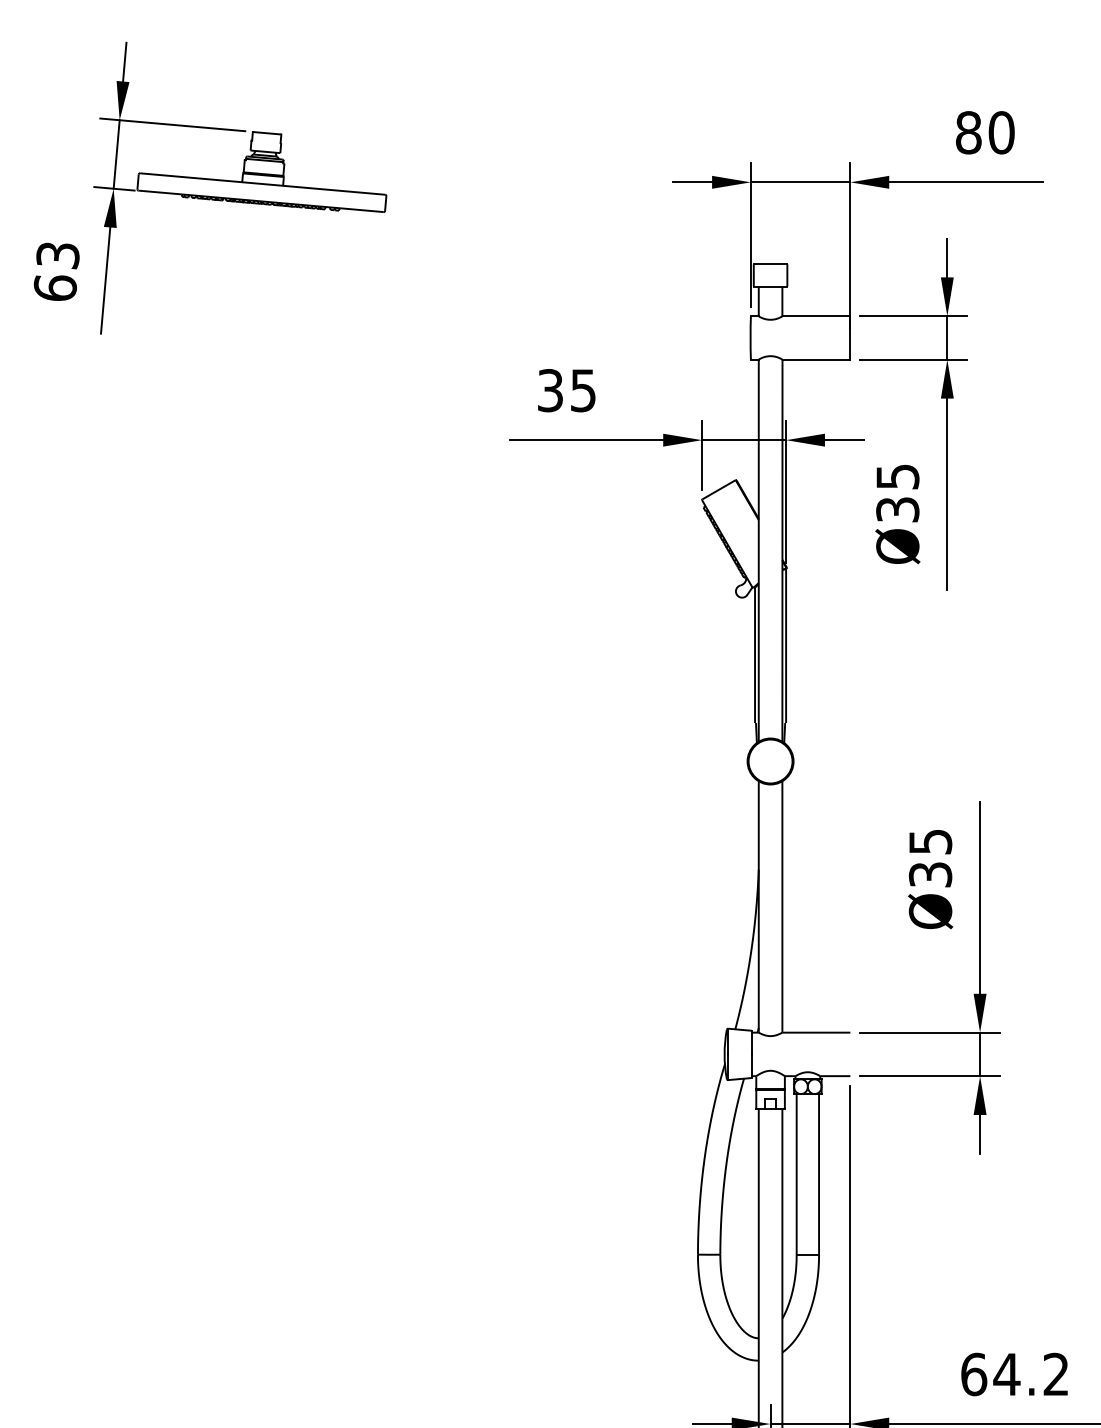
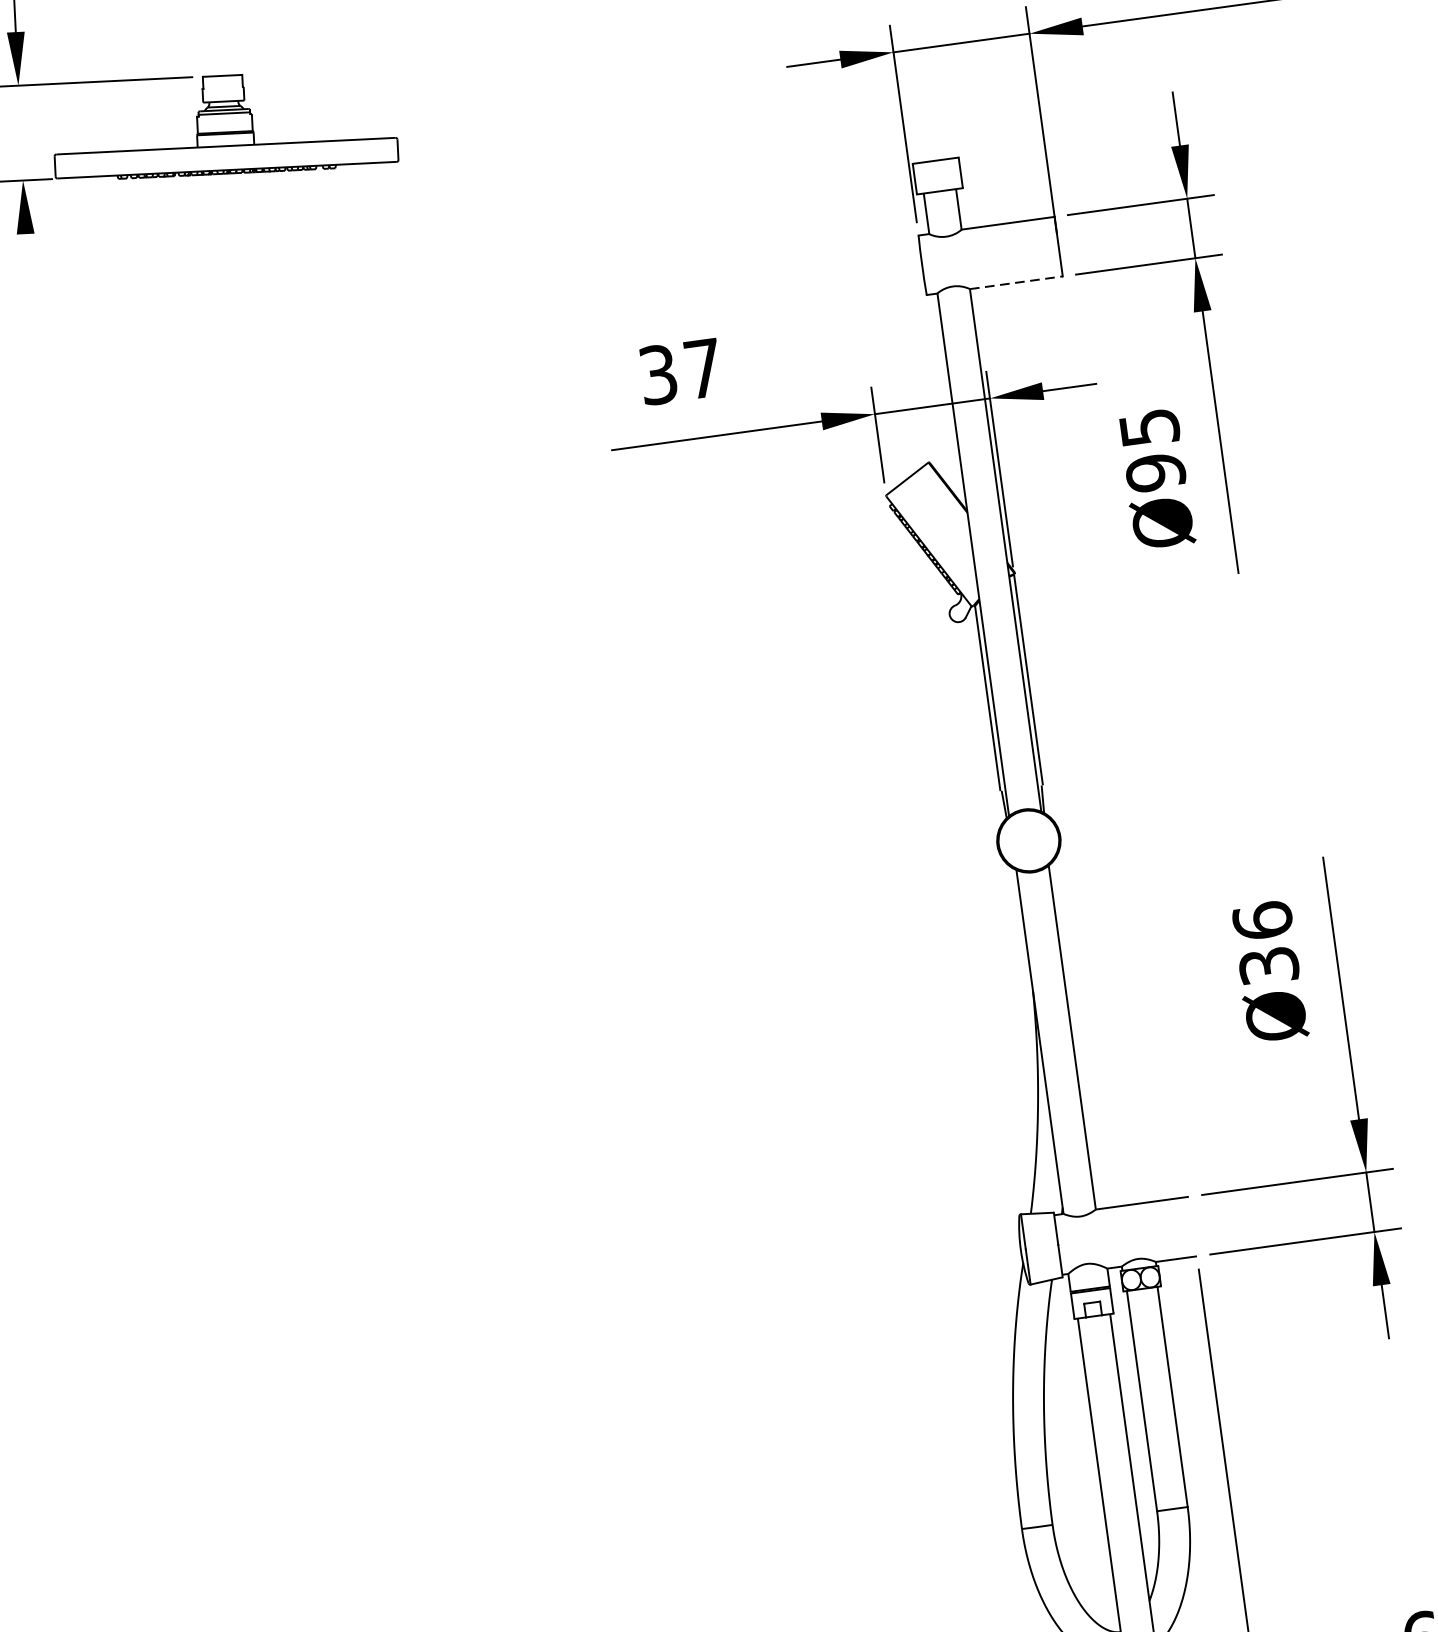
line: (116, 154) -> (20, 133), removed
line: (105, 280) -> (29, 307), removed
line: (816, 359) -> (1016, 282), solid -> dashed
text: (583, 390) -> (703, 368), 35 -> 37
text: (897, 509) -> (1155, 472), Ø35 -> Ø95
text: (930, 841) -> (1262, 920), Ø35 -> Ø36

